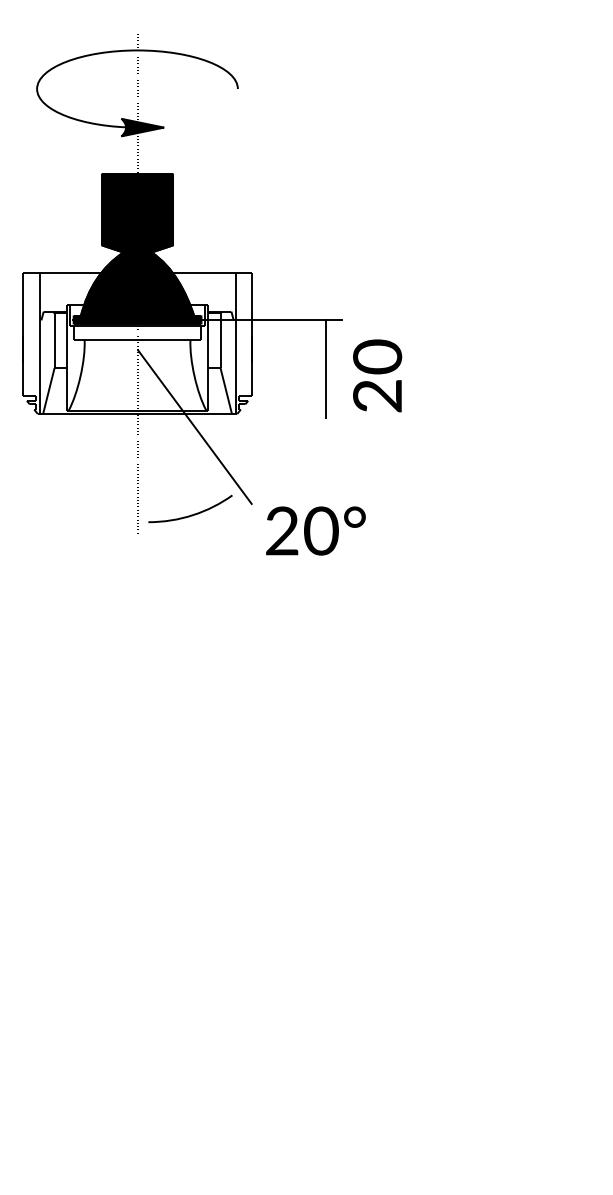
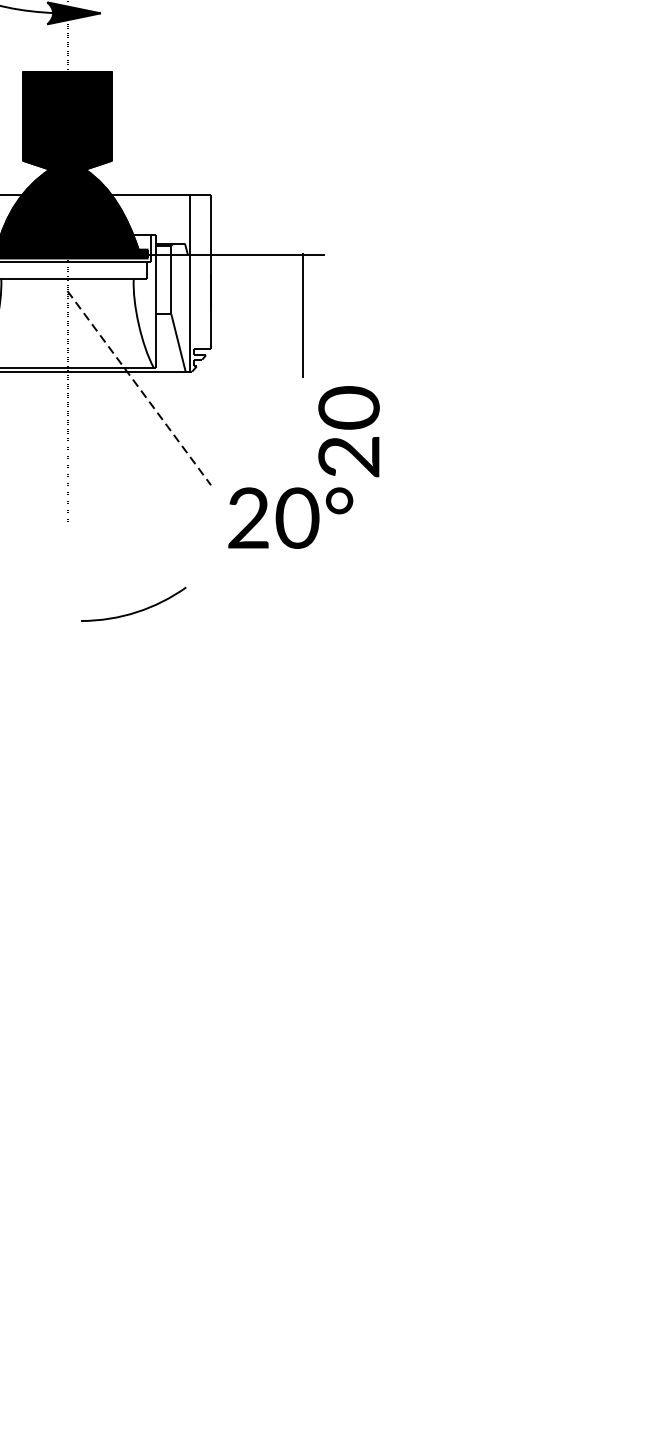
text: (377, 375) -> (348, 431), moved
line: (195, 427) -> (140, 388), solid -> dashed
curve: (191, 514) -> (135, 611), moved

